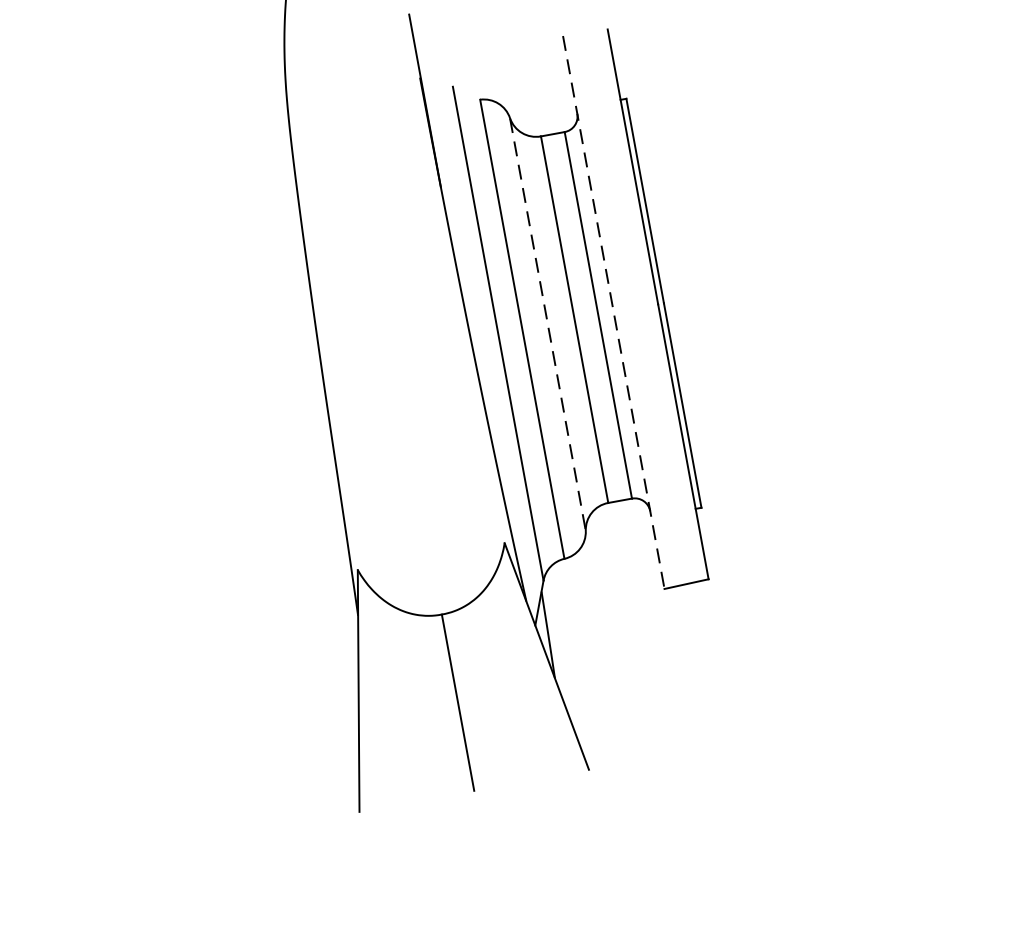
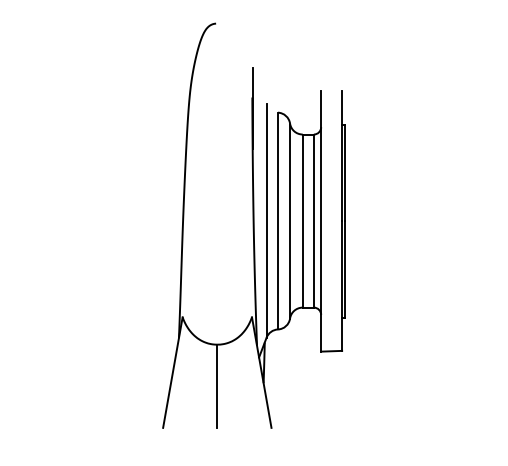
line: (614, 313) -> (321, 221), dashed -> solid
line: (548, 325) -> (290, 221), dashed -> solid

